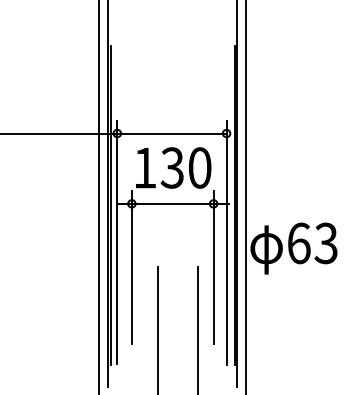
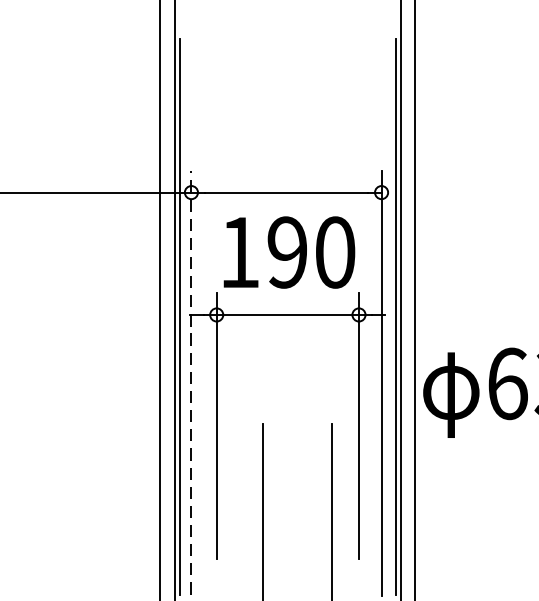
text: (171, 167) -> (285, 251), 130 -> 190
line: (117, 242) -> (191, 382), solid -> dashed

